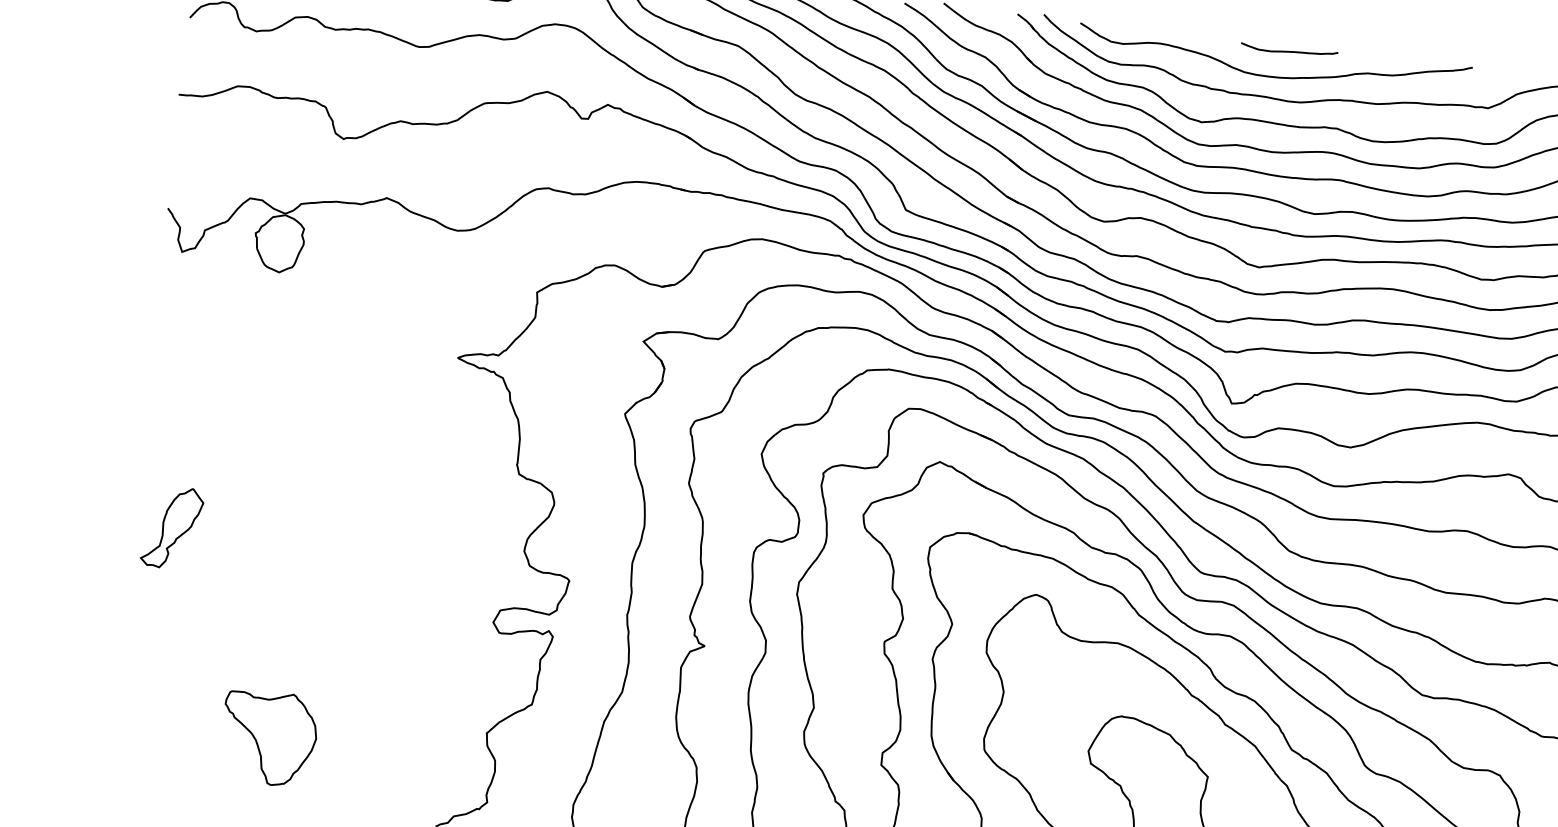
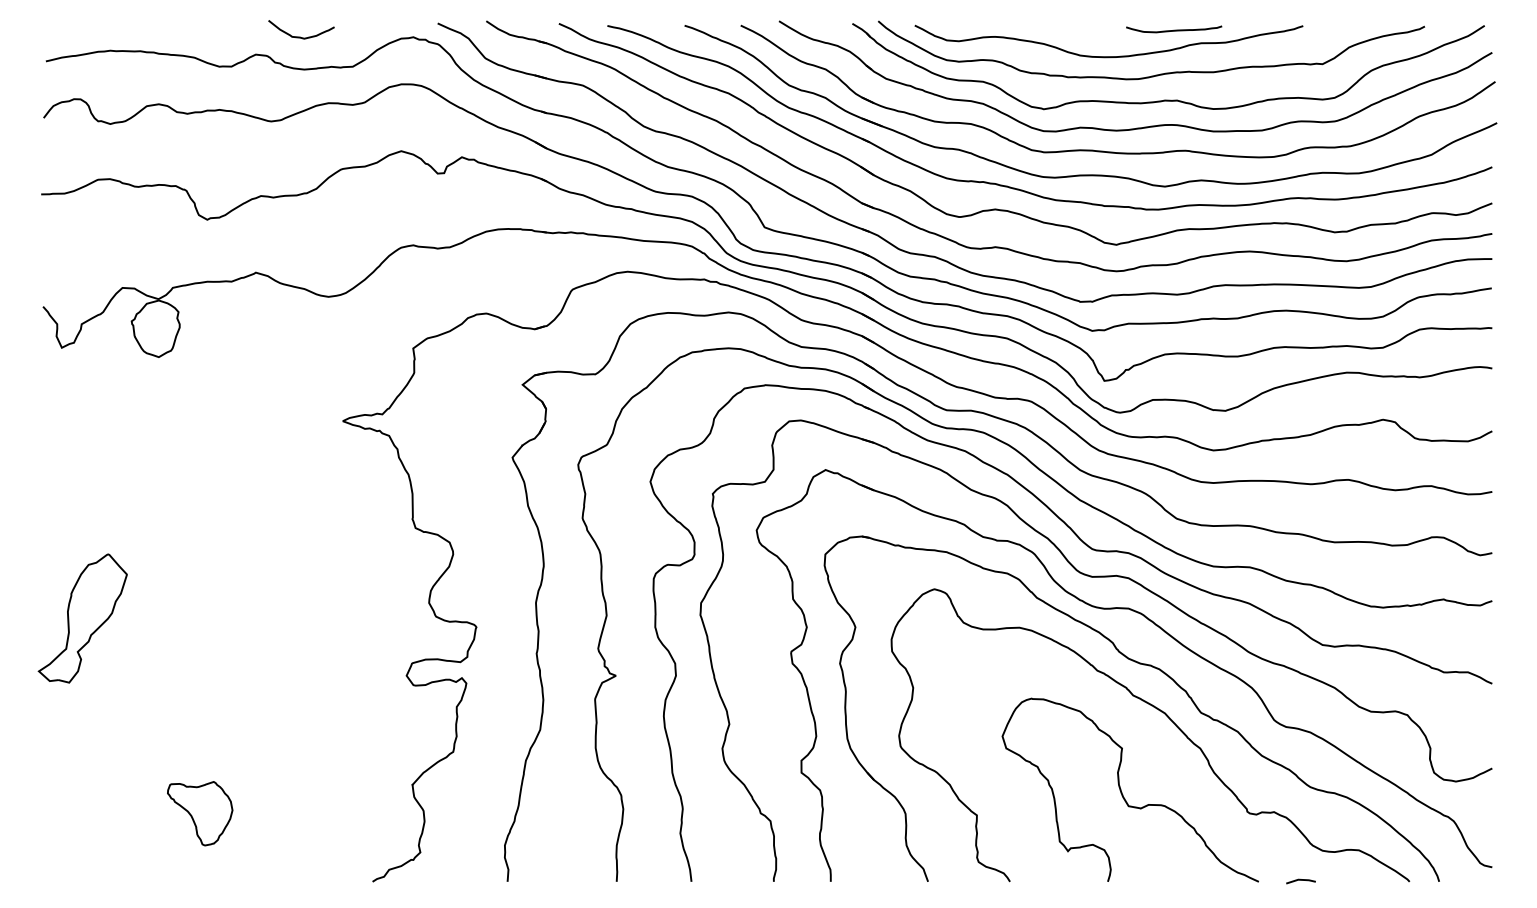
curve: (1289, 50) -> (1174, 29), moved
part: (171, 527) -> (81, 618), size x1.6
part: (269, 738) -> (200, 813), size x0.7

